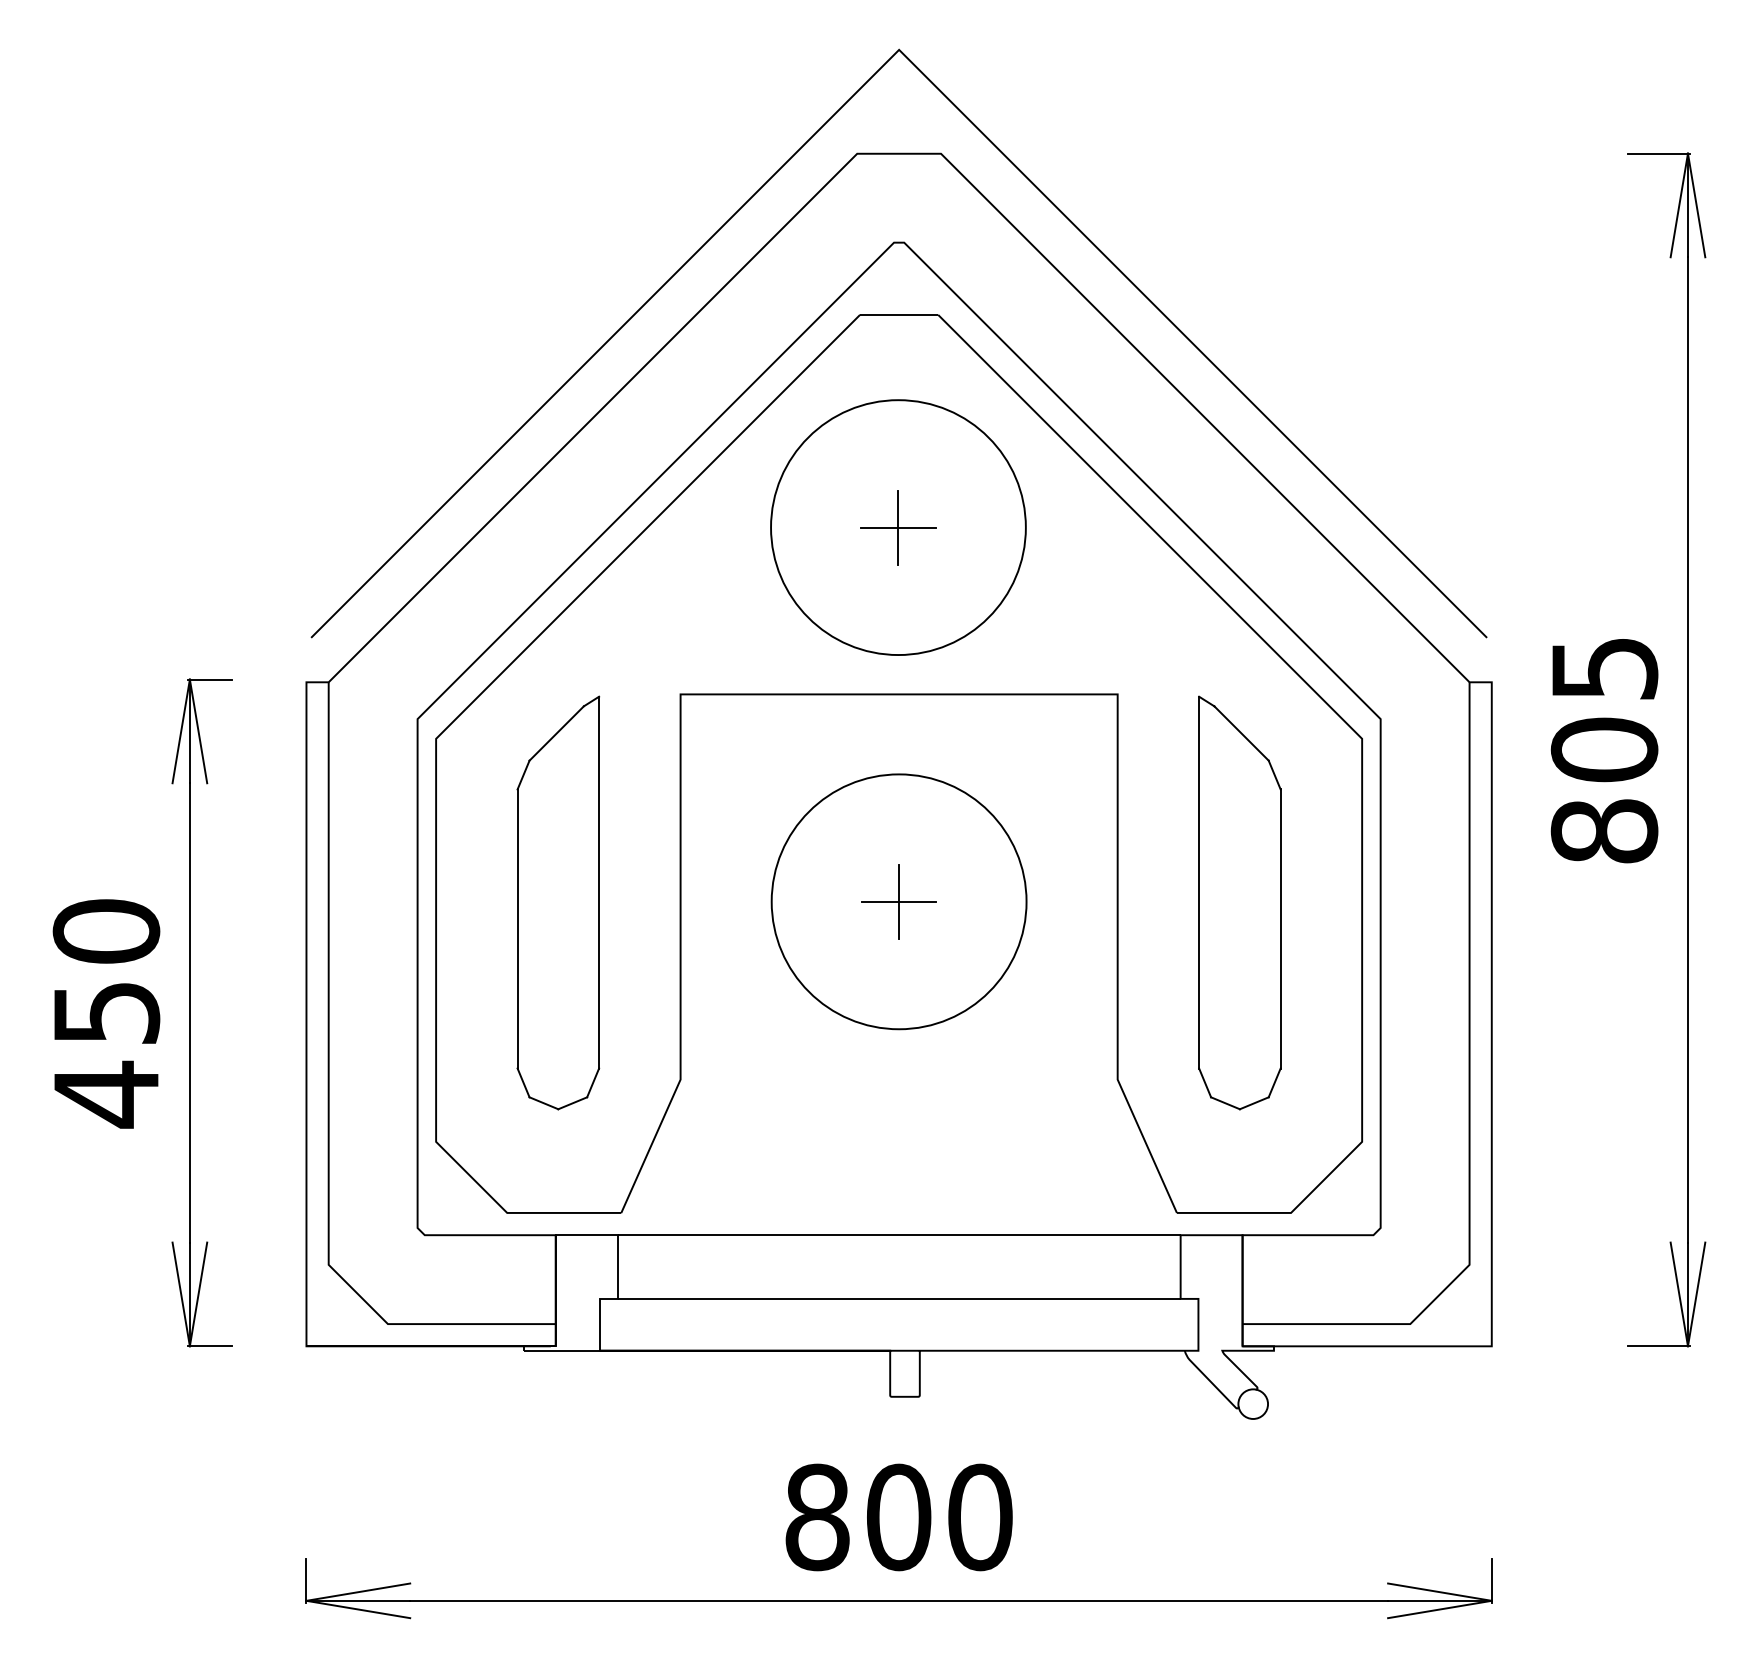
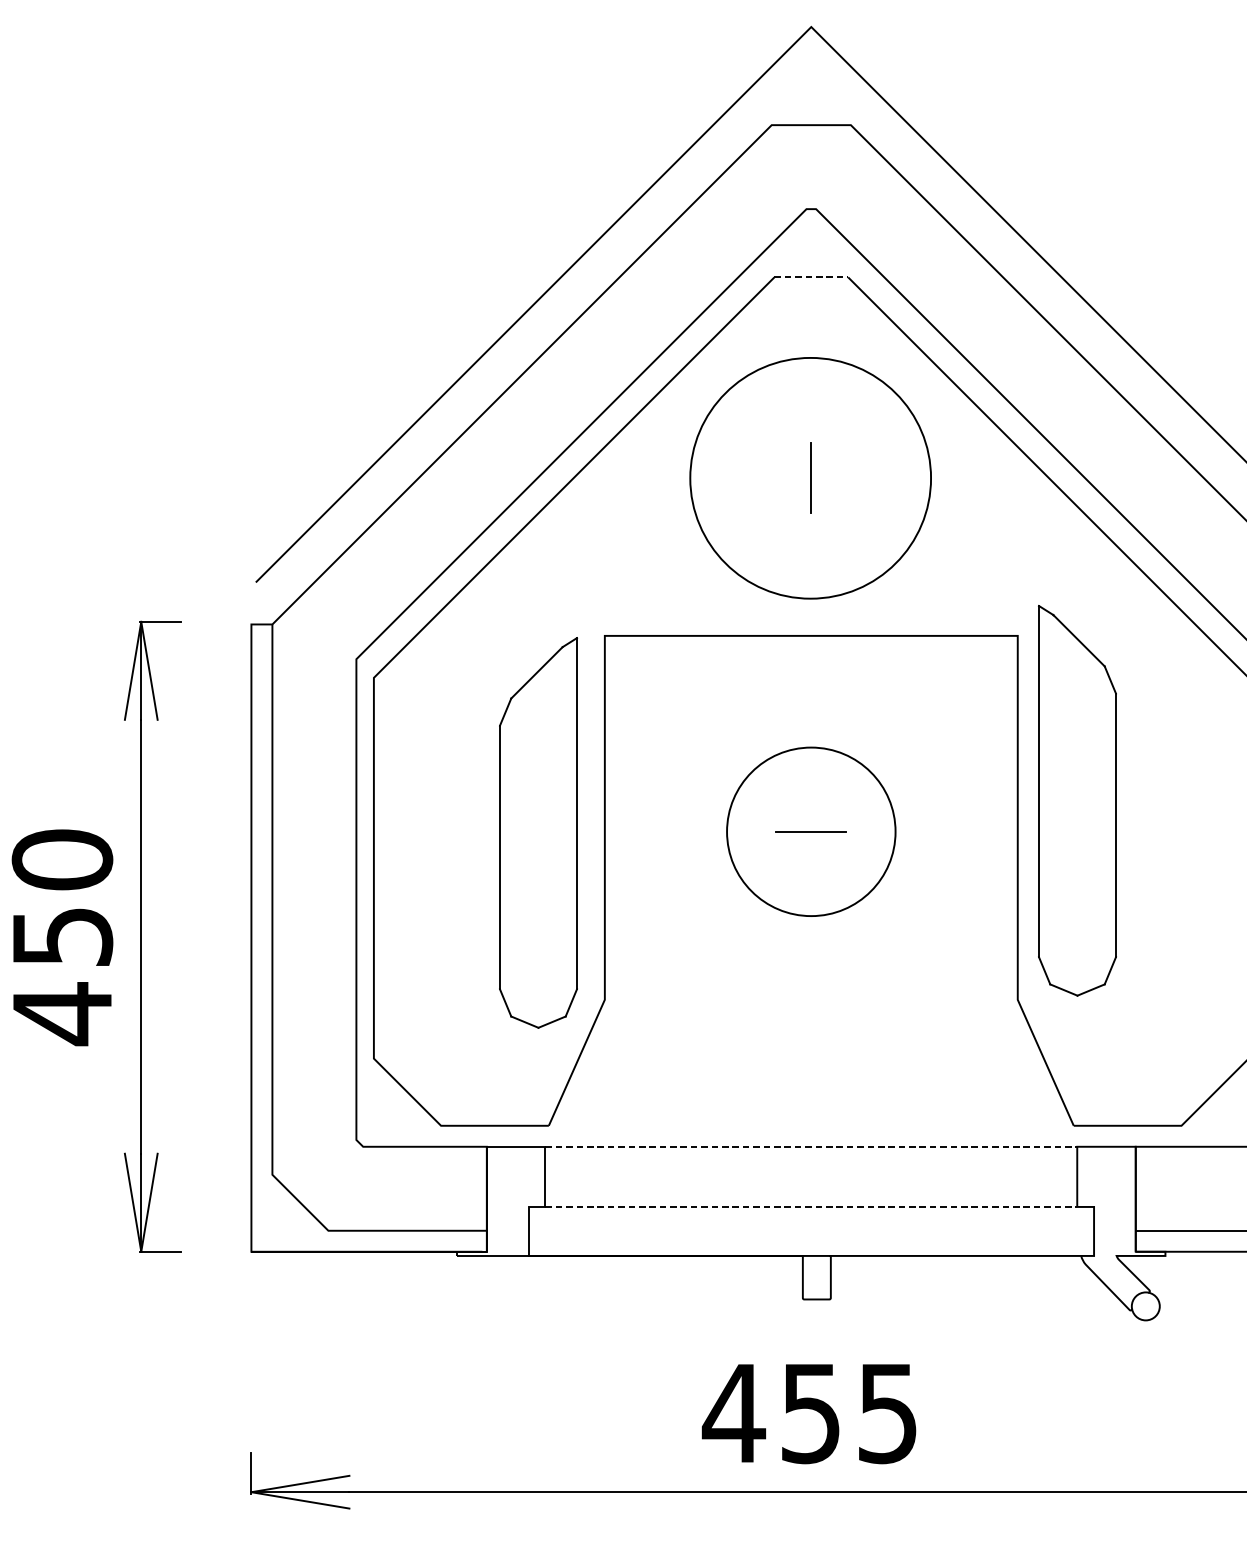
line: (899, 314) -> (811, 277), solid -> dashed
line: (898, 527) -> (810, 478), removed
circle: (898, 901) -> (810, 831), size x0.7
line: (899, 901) -> (811, 831), removed
part: (558, 902) -> (538, 832), moved
part: (1239, 902) -> (1077, 800), moved
line: (899, 1235) -> (811, 1147), solid -> dashed
line: (899, 1298) -> (811, 1206), solid -> dashed
text: (897, 1517) -> (809, 1413), 800 -> 455

